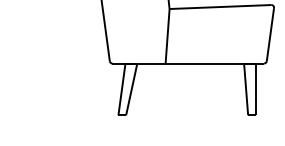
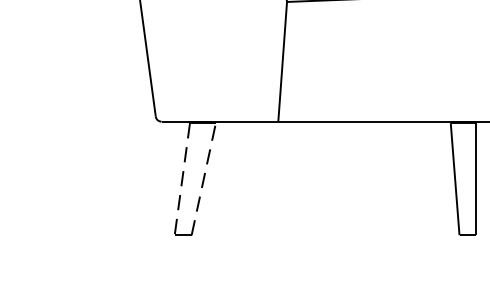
line: (121, 89) -> (181, 178), solid -> dashed
line: (131, 89) -> (203, 178), solid -> dashed

